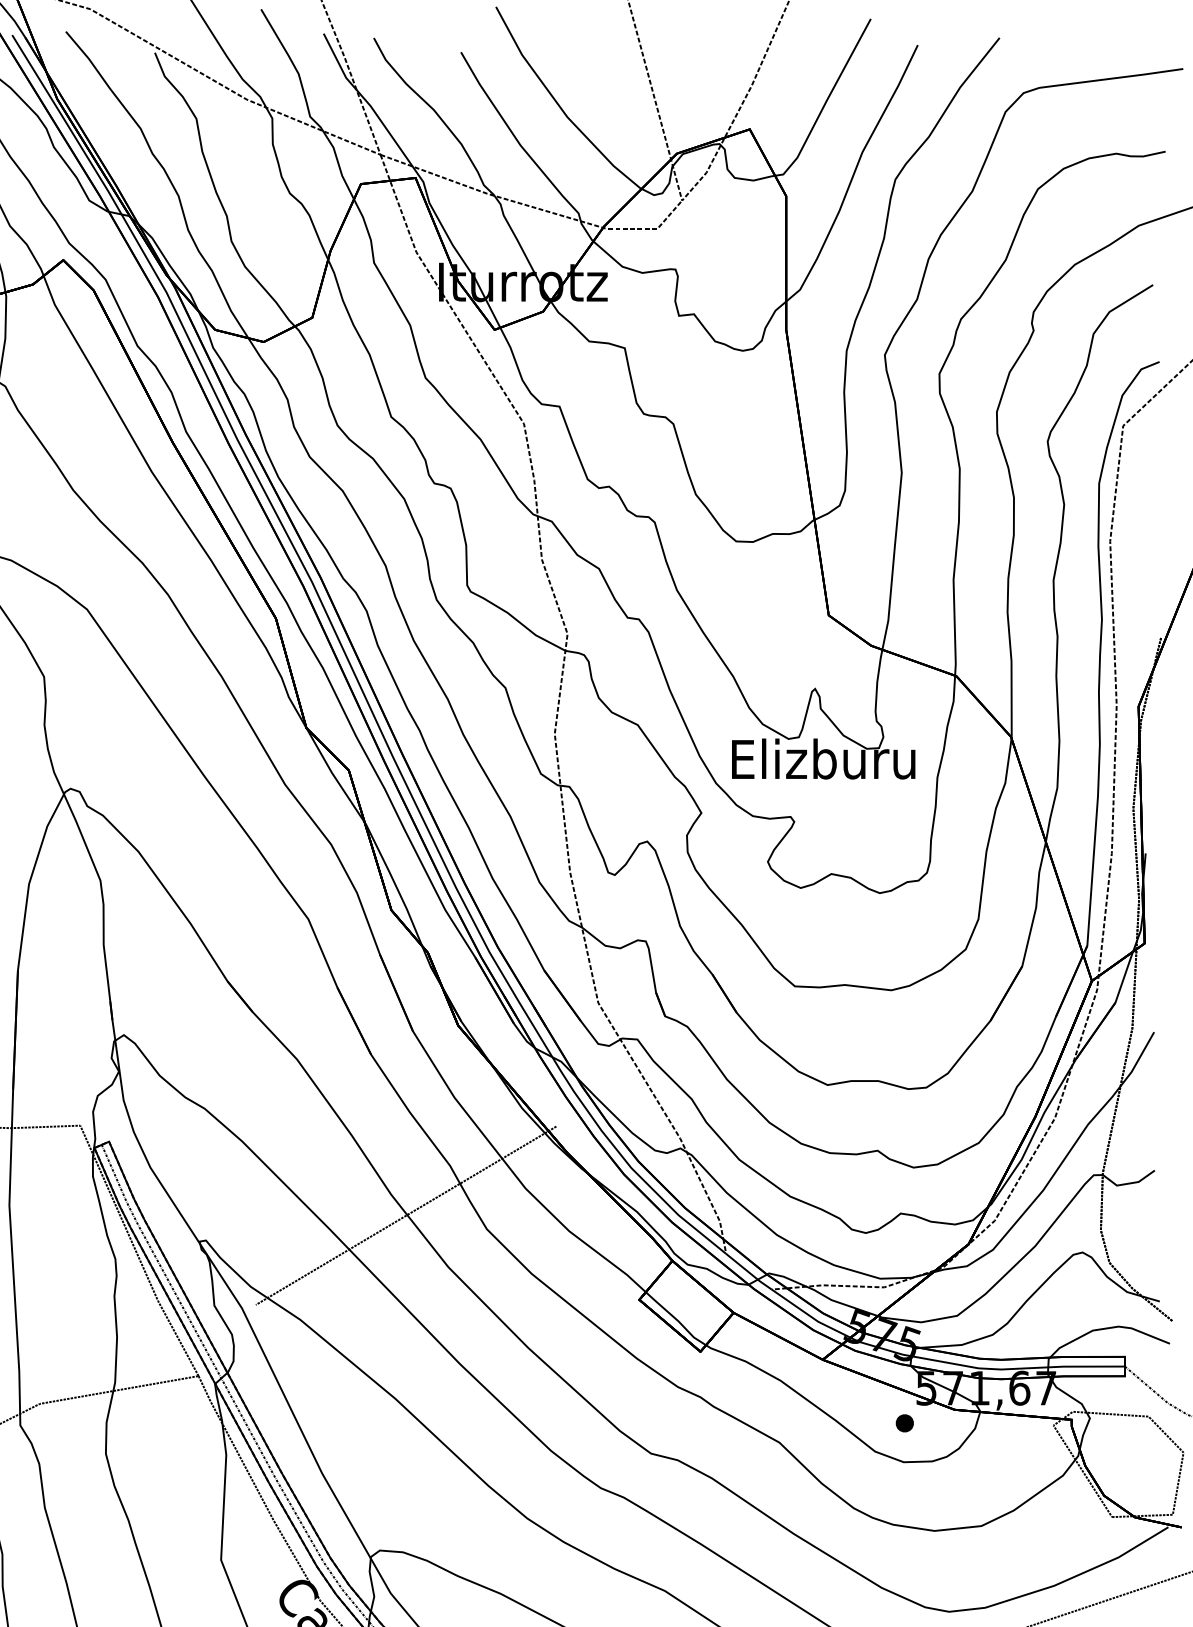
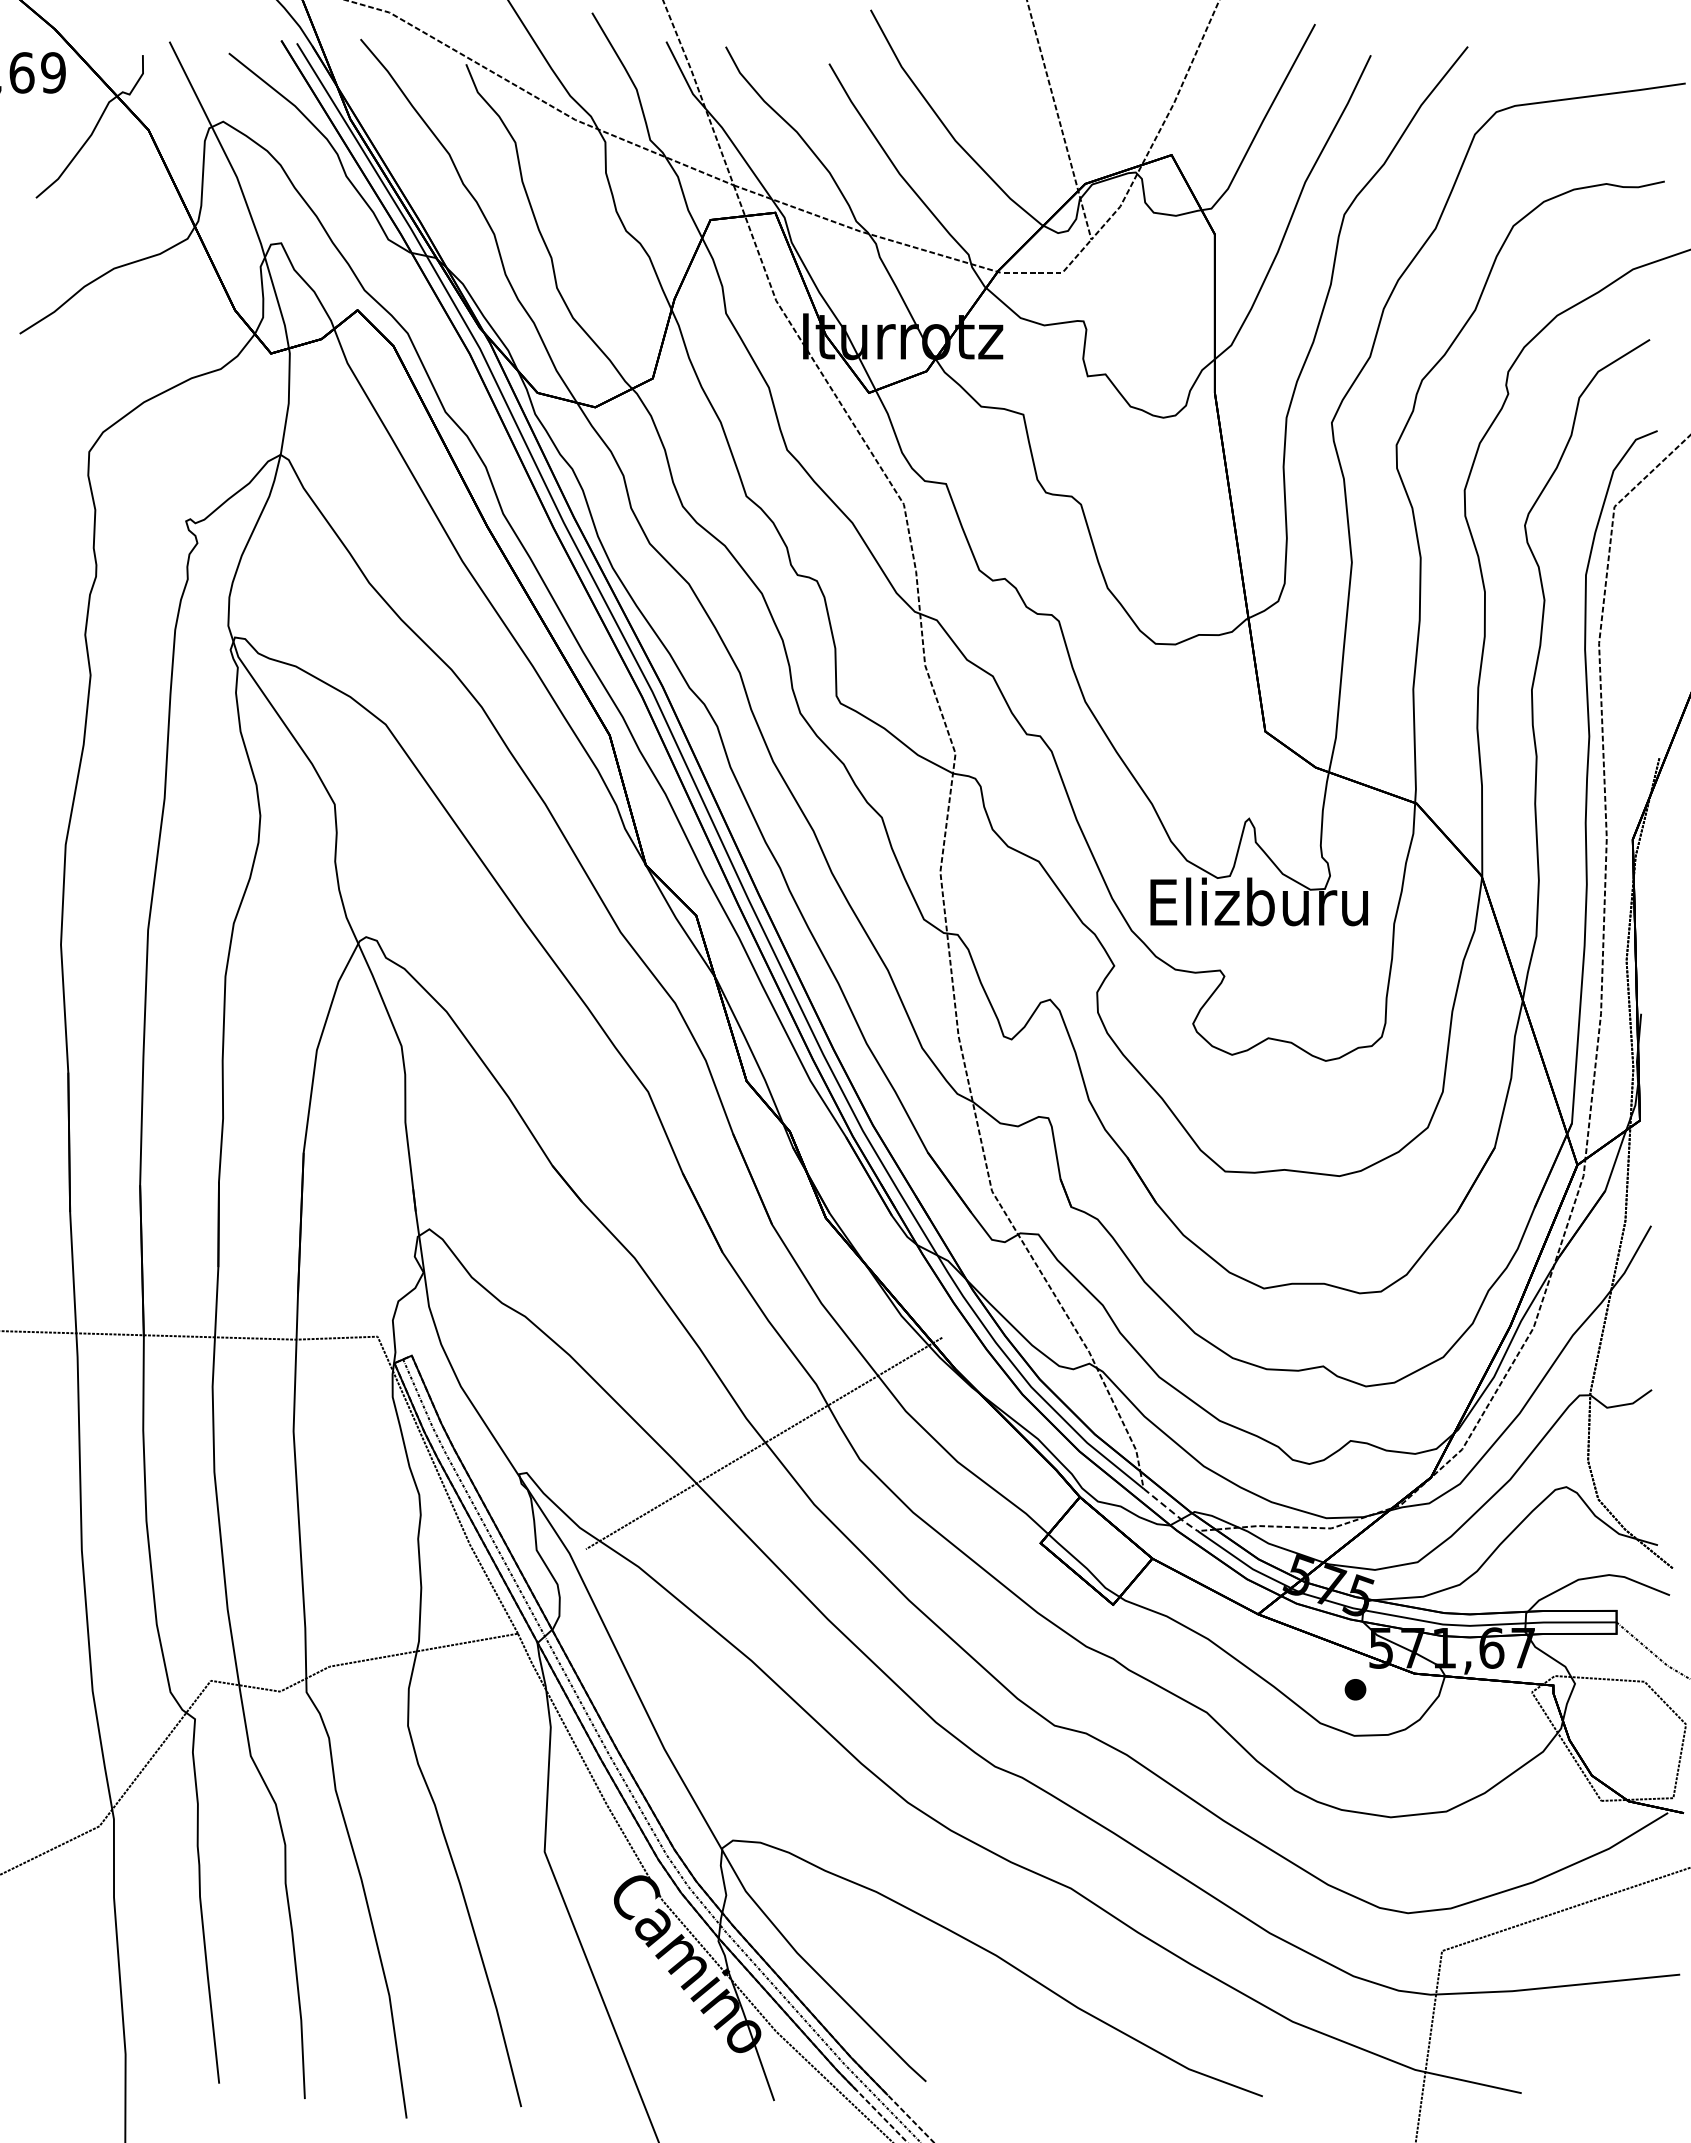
line: (748, 1272) -> (1170, 1510), solid -> dashed

